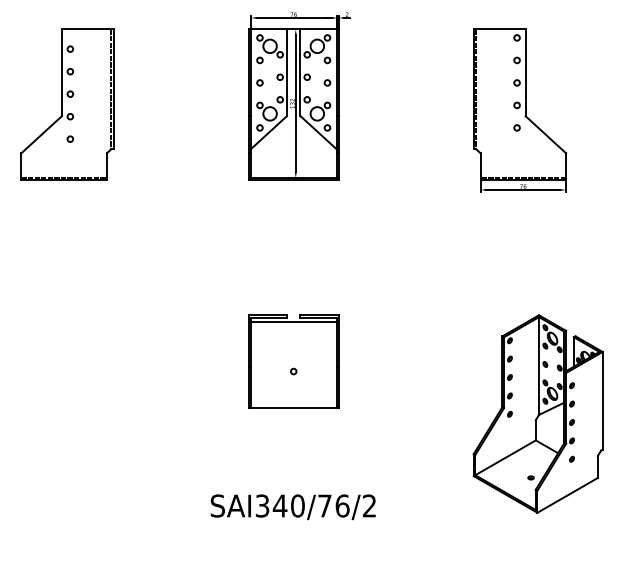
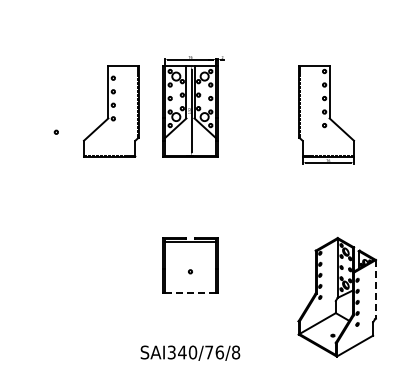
part: (67, 104) -> (111, 111), moved
line: (601, 401) -> (375, 289), solid -> dashed
line: (293, 407) -> (190, 293), solid -> dashed
text: (370, 505) -> (236, 352), SAI340/76/2 -> SAI340/76/8

